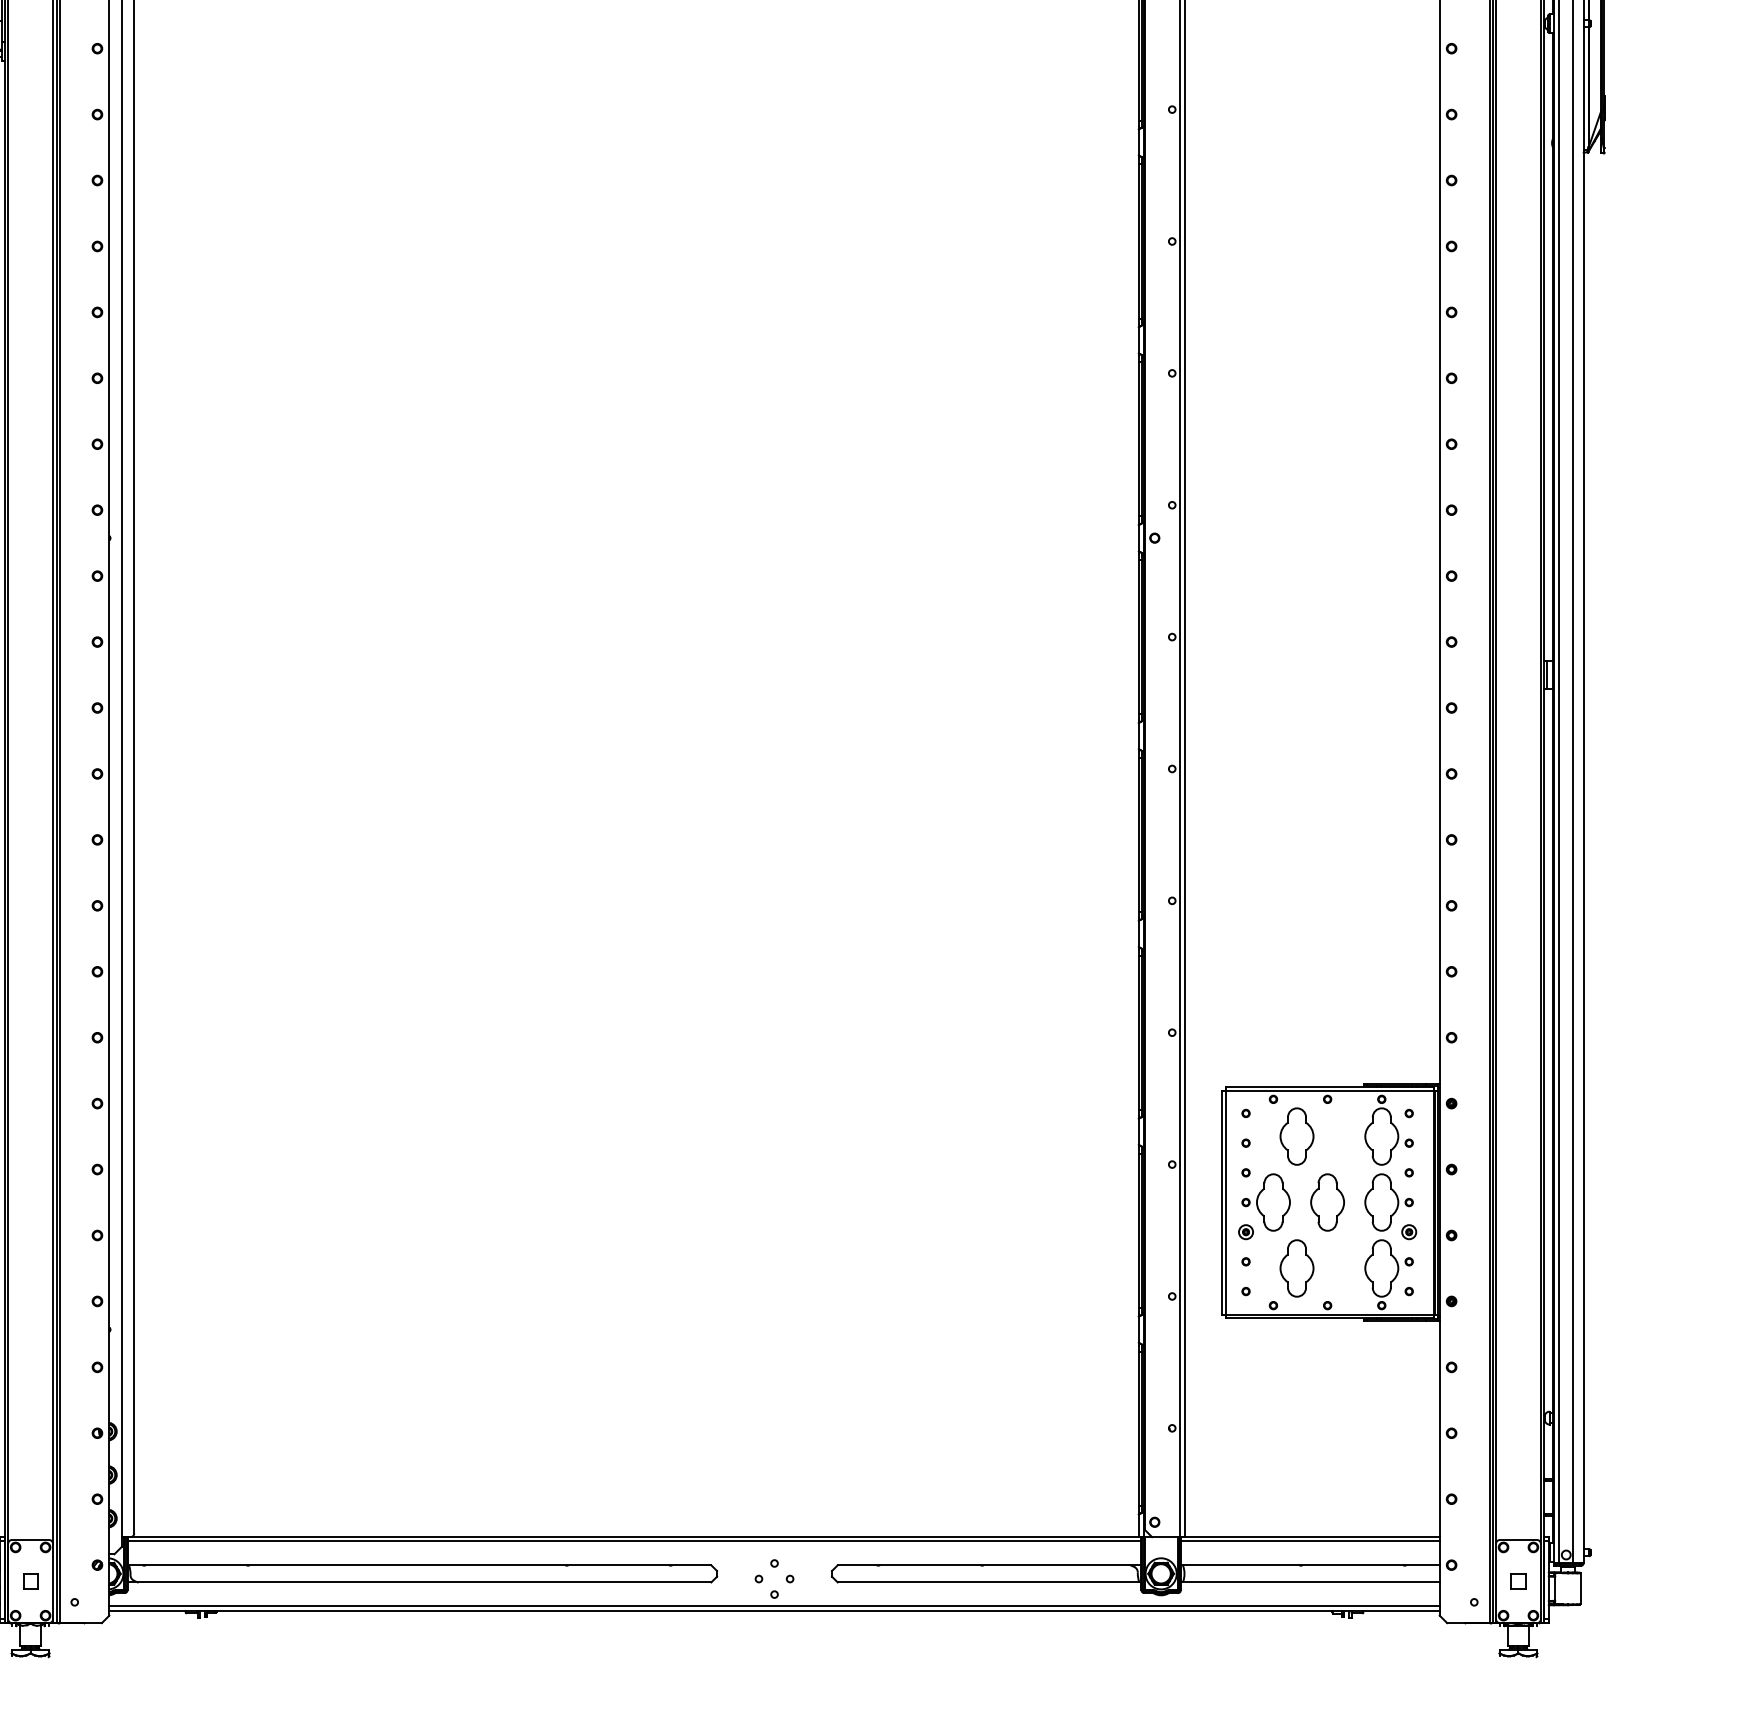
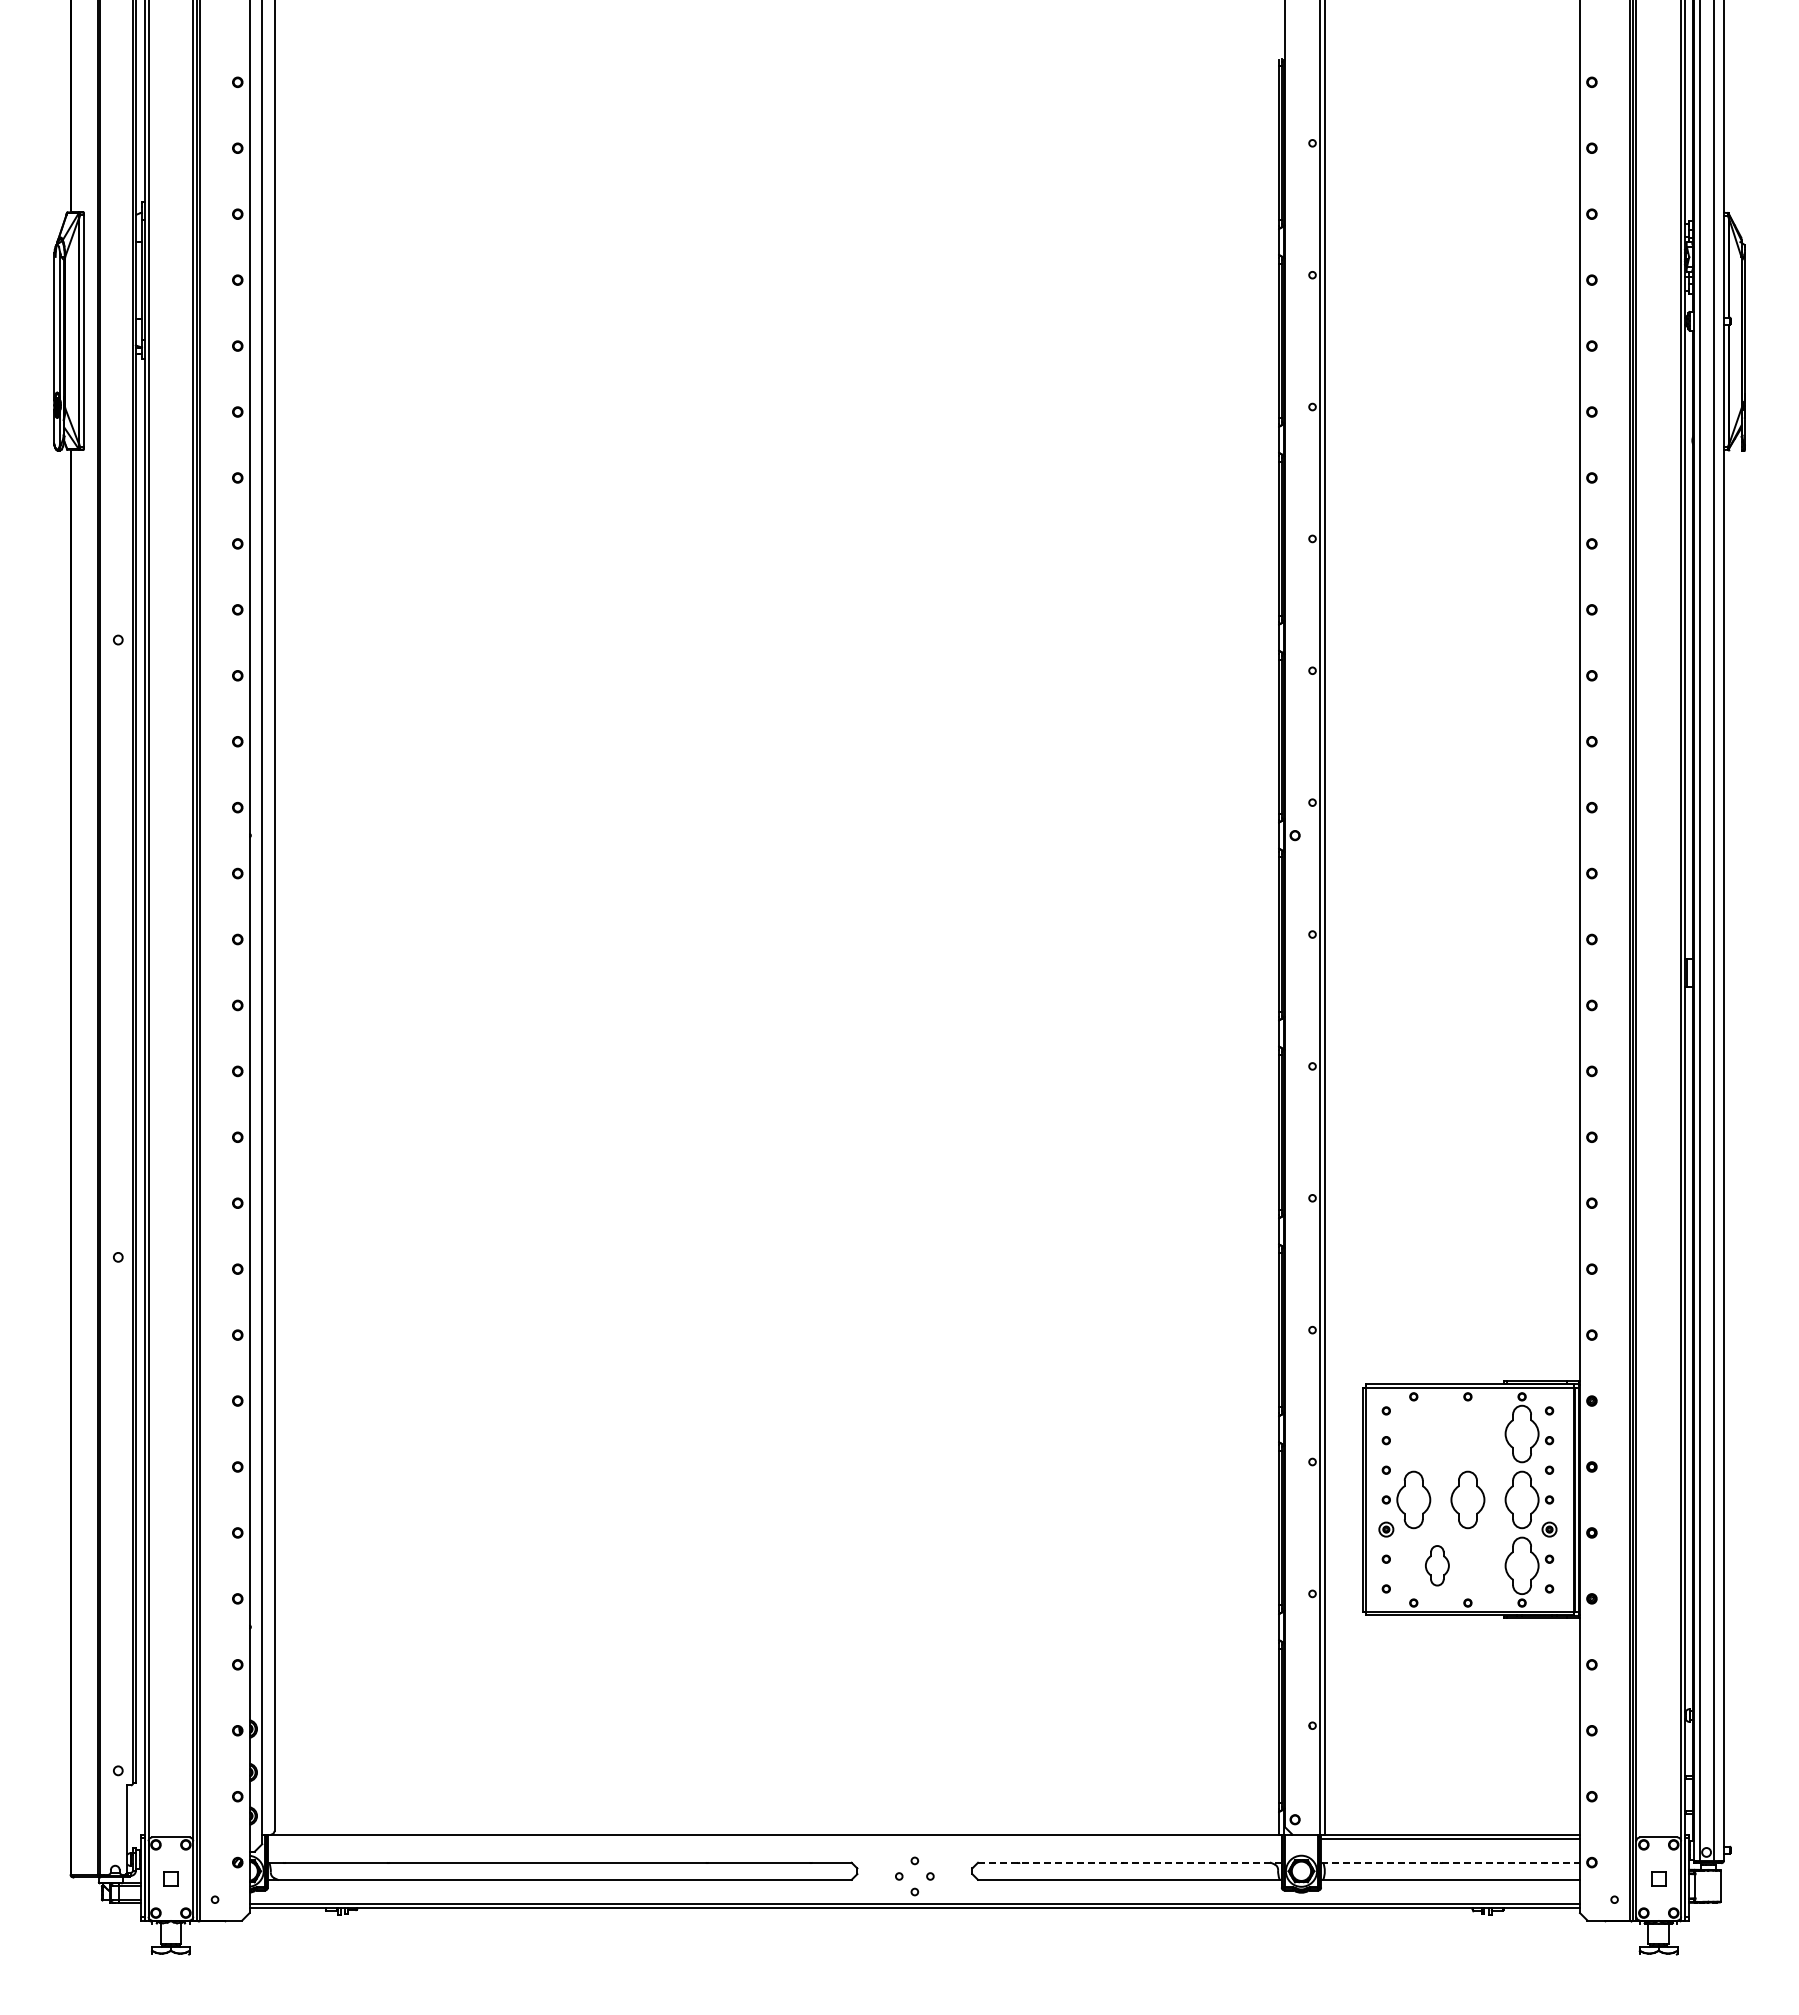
part: (1297, 1136) -> (1437, 1433), removed
part: (1297, 1268) -> (1437, 1565), size x0.7
line: (634, 1541) -> (774, 1838), removed
line: (989, 1565) -> (1129, 1862), solid -> dashed
line: (1311, 1565) -> (1451, 1862), solid -> dashed

